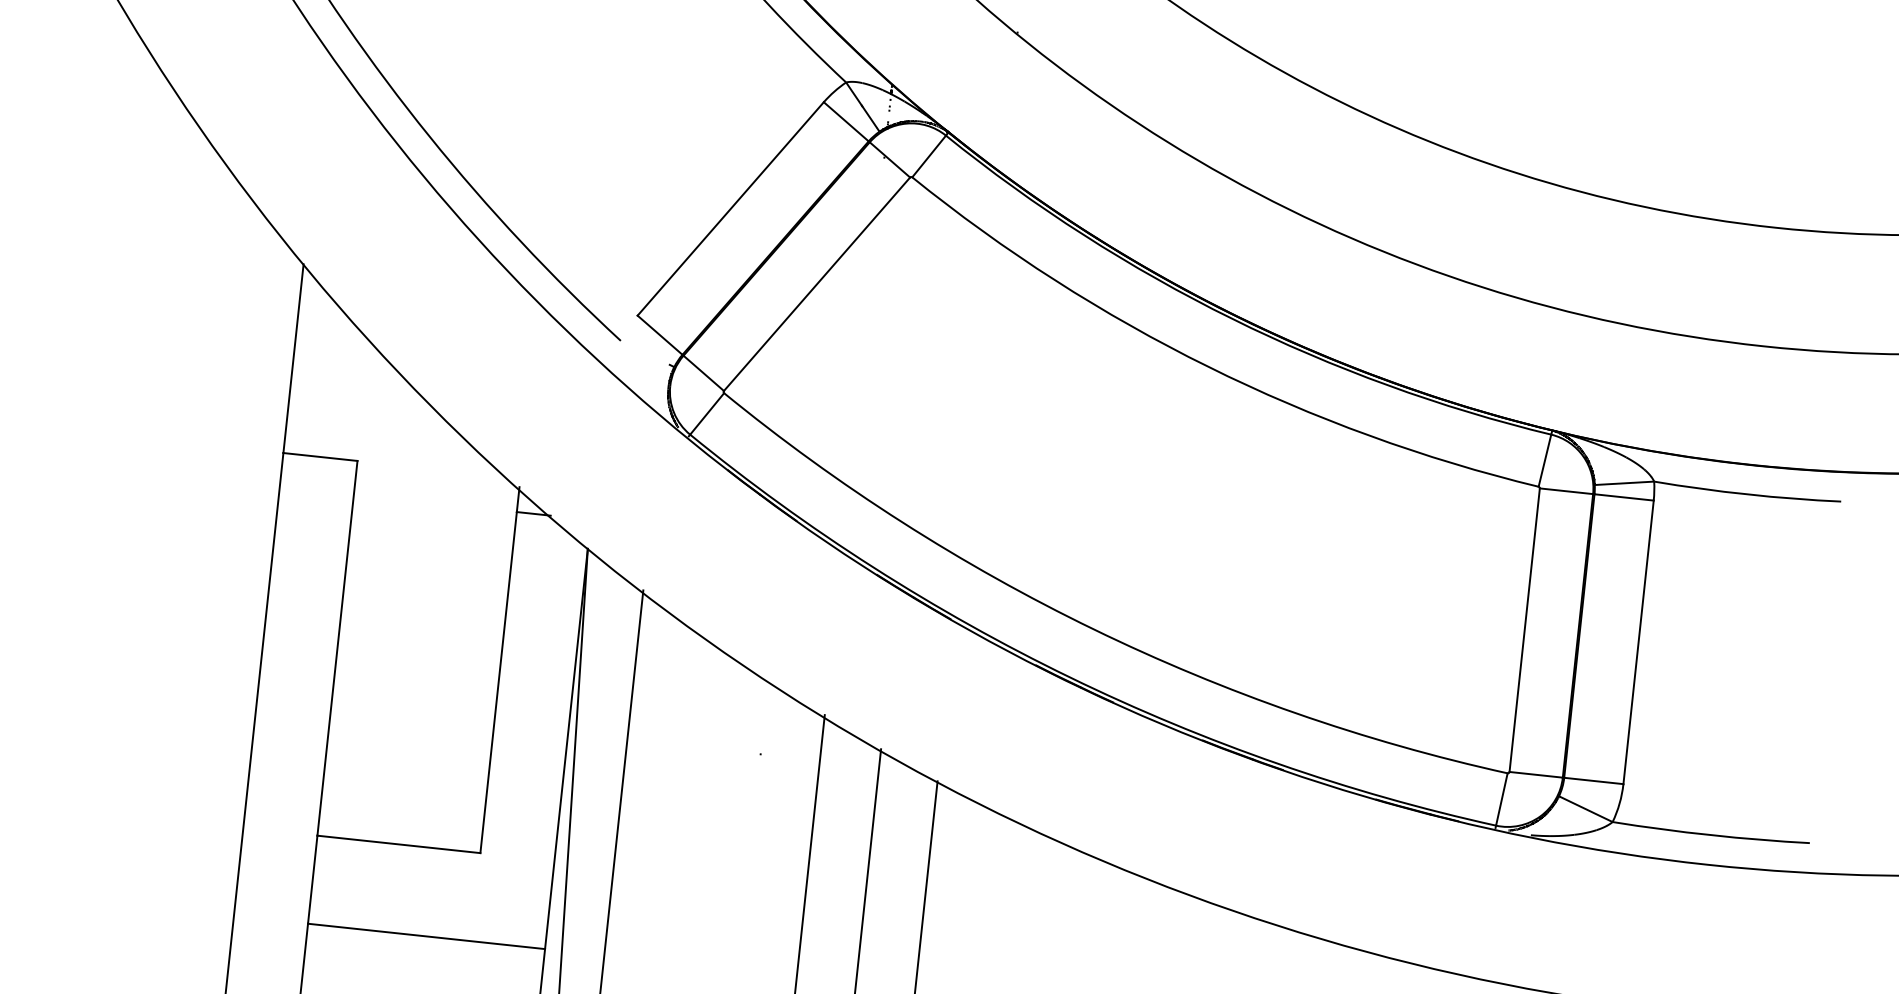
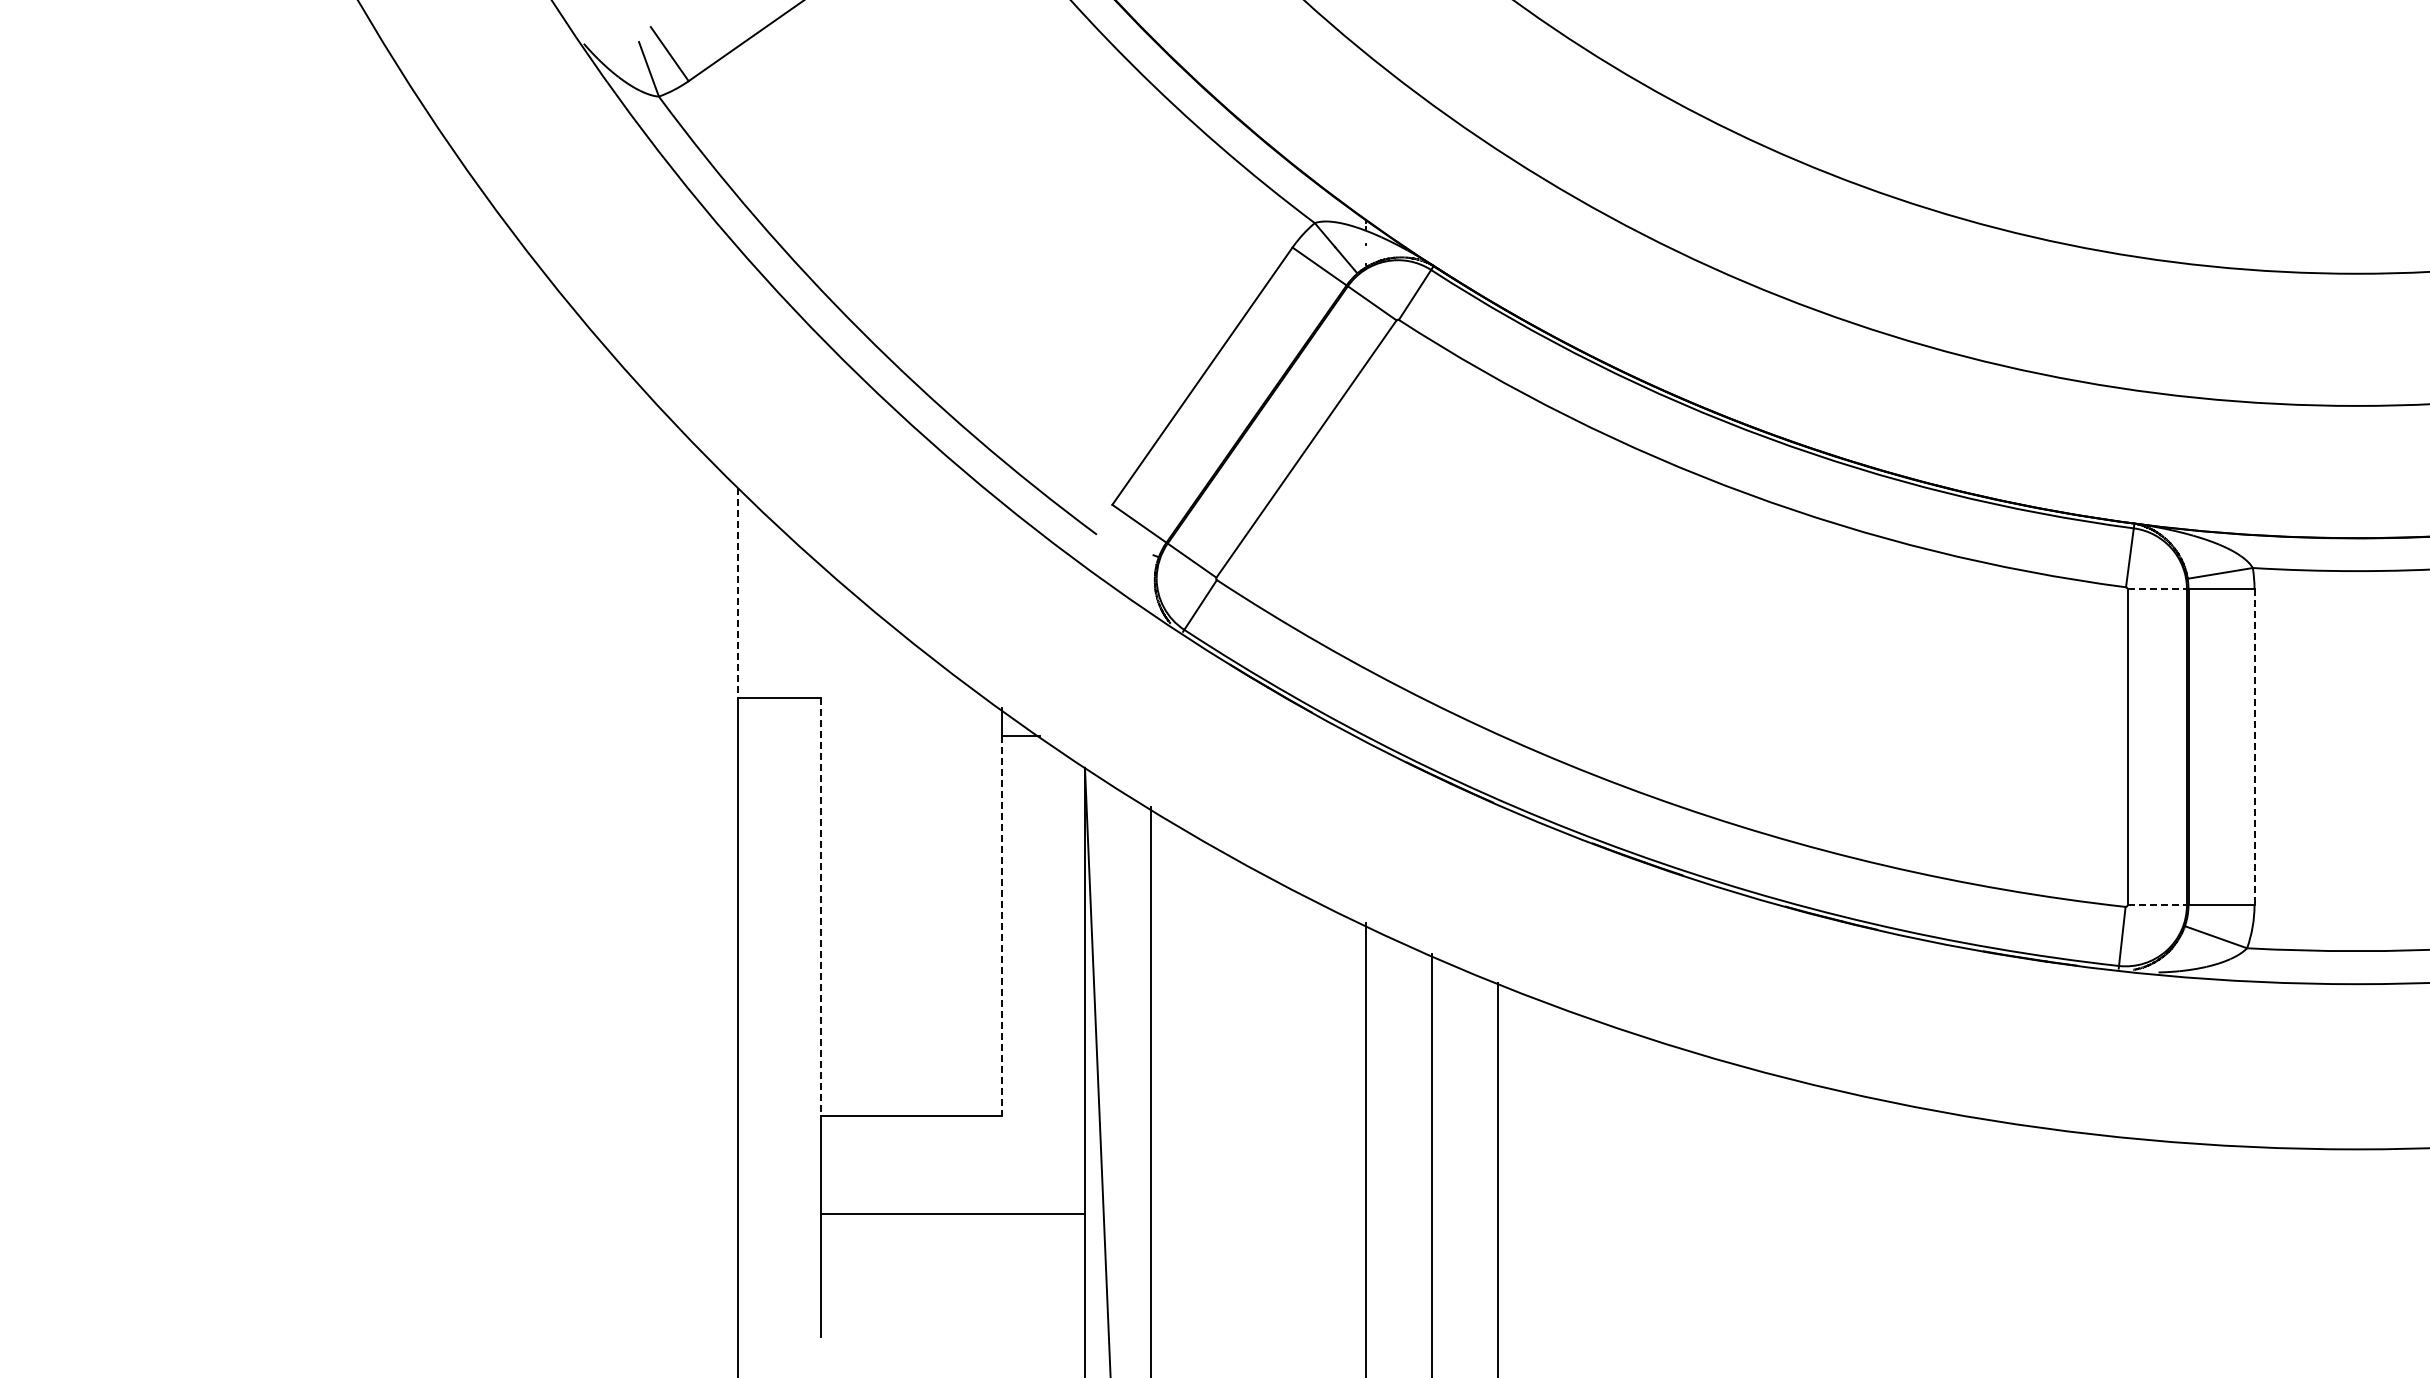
line: (293, 359) -> (738, 593), solid -> dashed
line: (1566, 491) -> (2157, 589), solid -> dashed
line: (1638, 642) -> (2254, 747), solid -> dashed
line: (337, 647) -> (820, 906), solid -> dashed
line: (498, 683) -> (1002, 926), solid -> dashed
line: (1536, 775) -> (2157, 905), solid -> dashed

